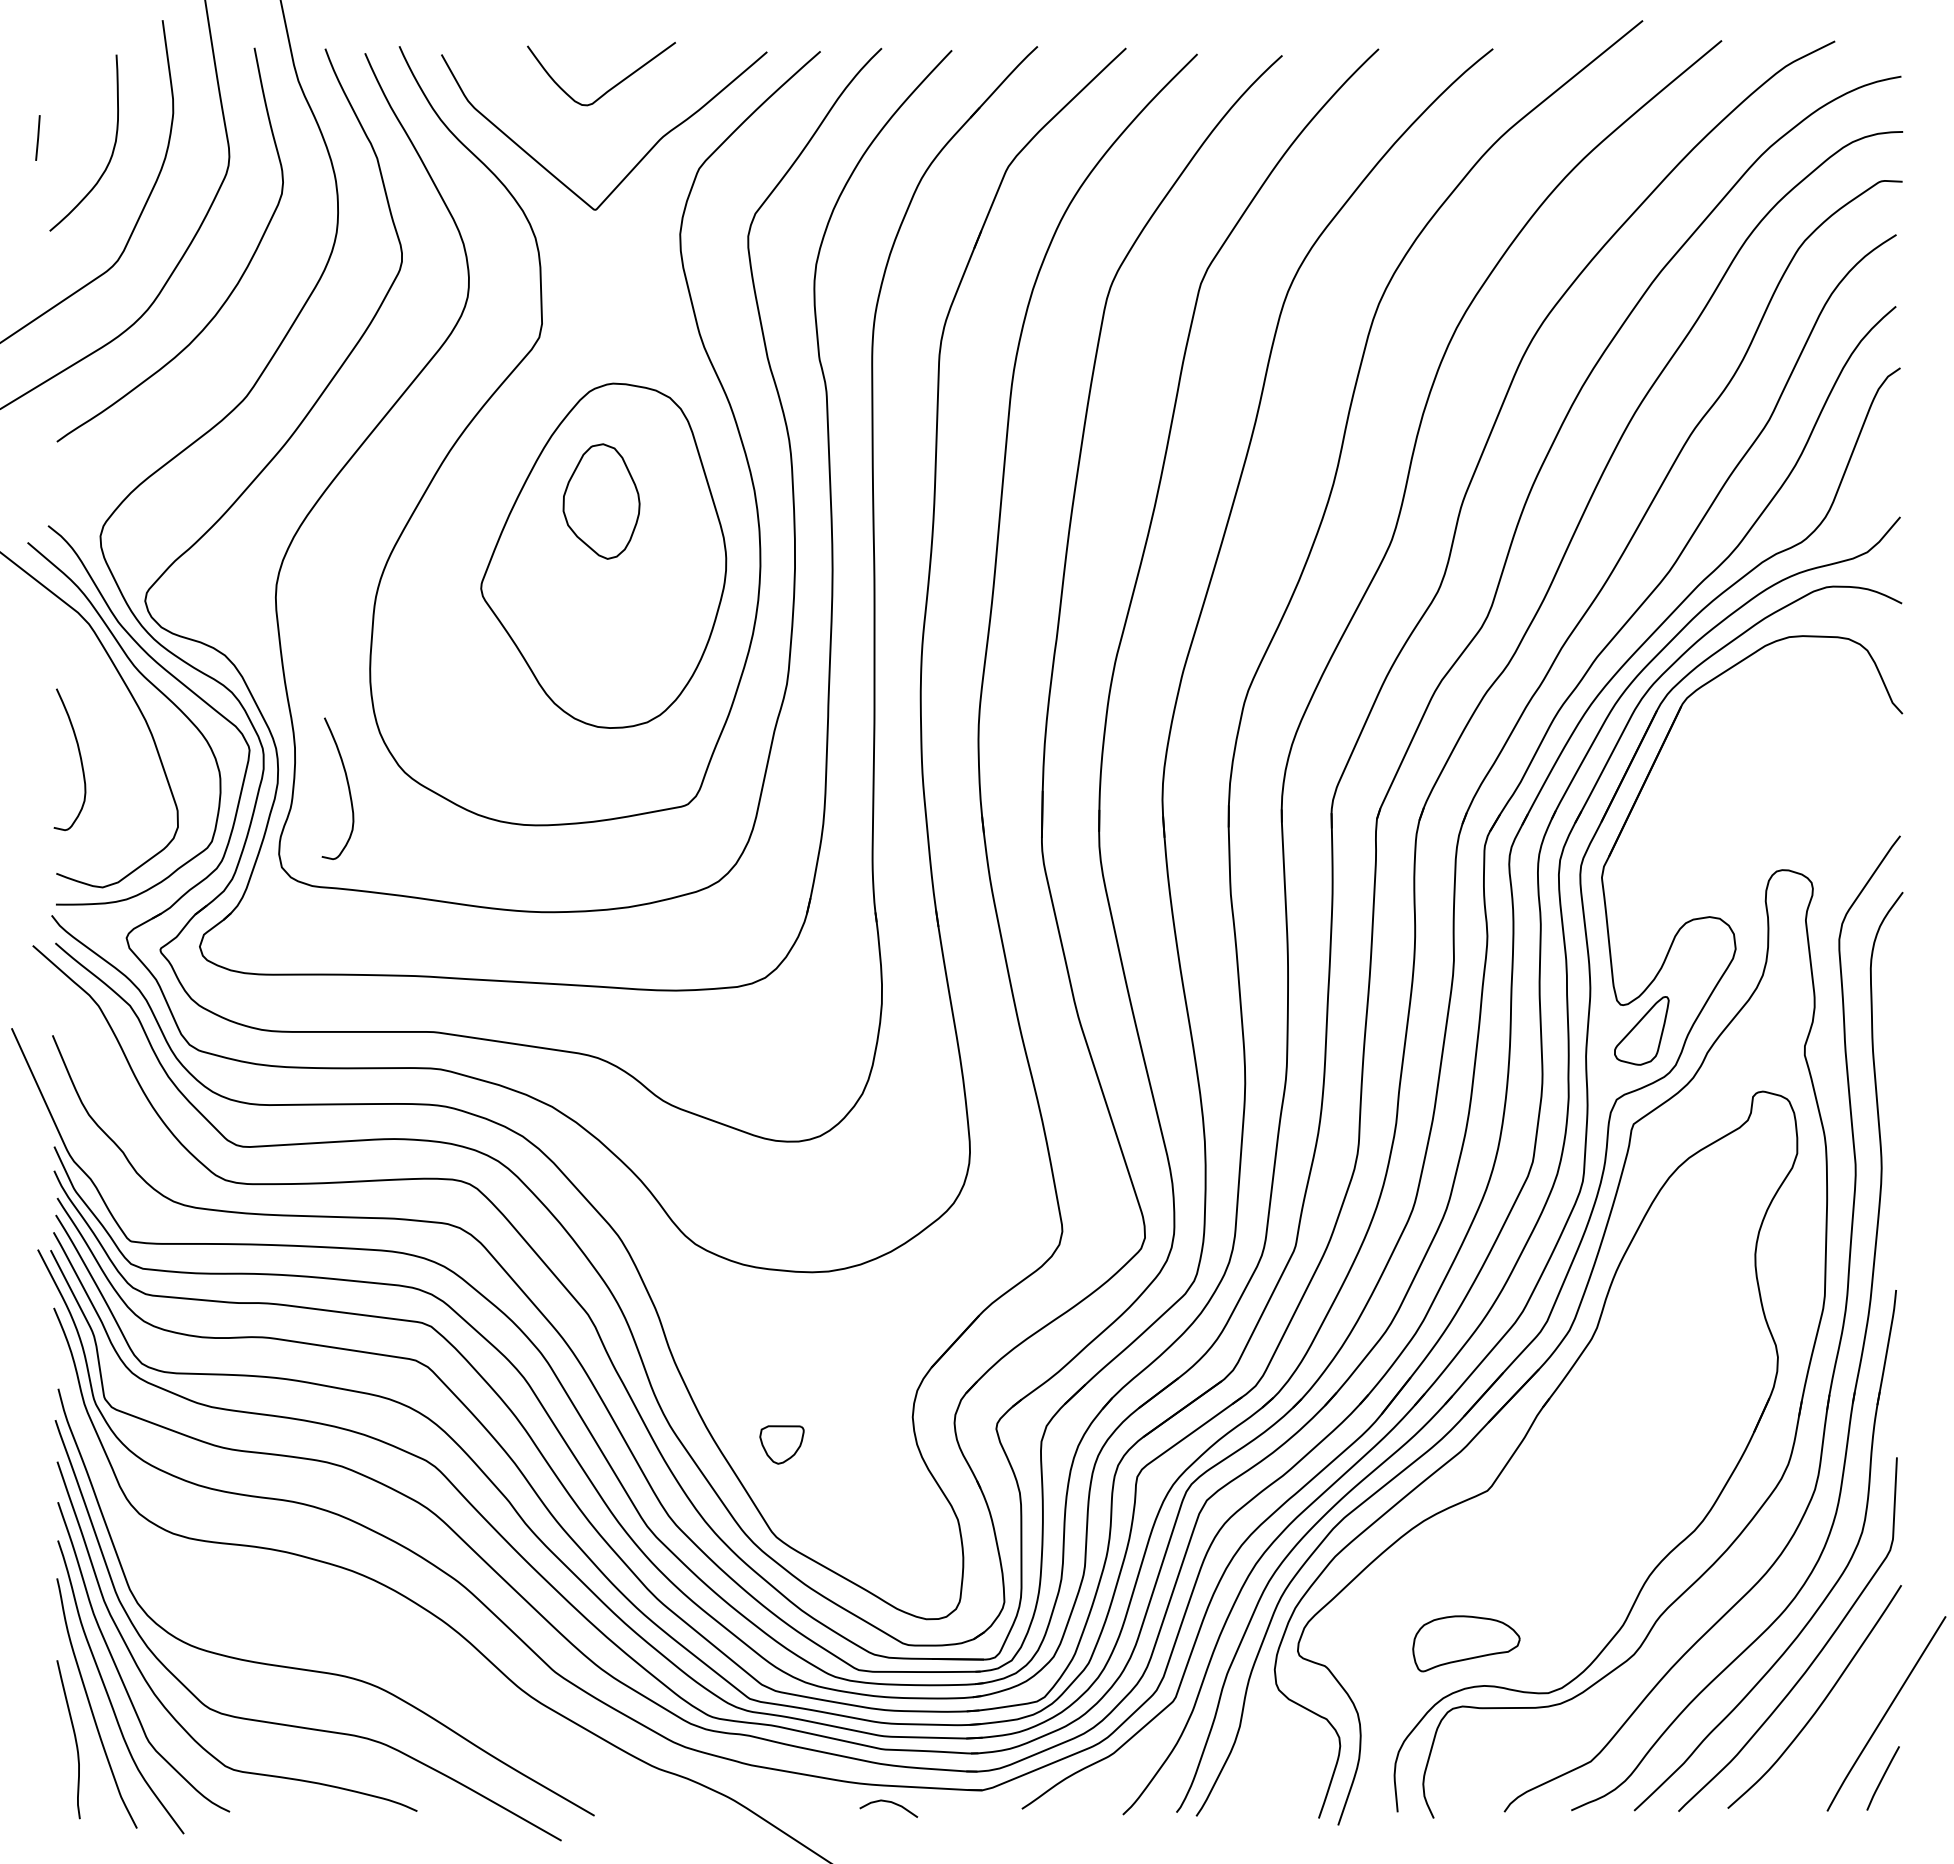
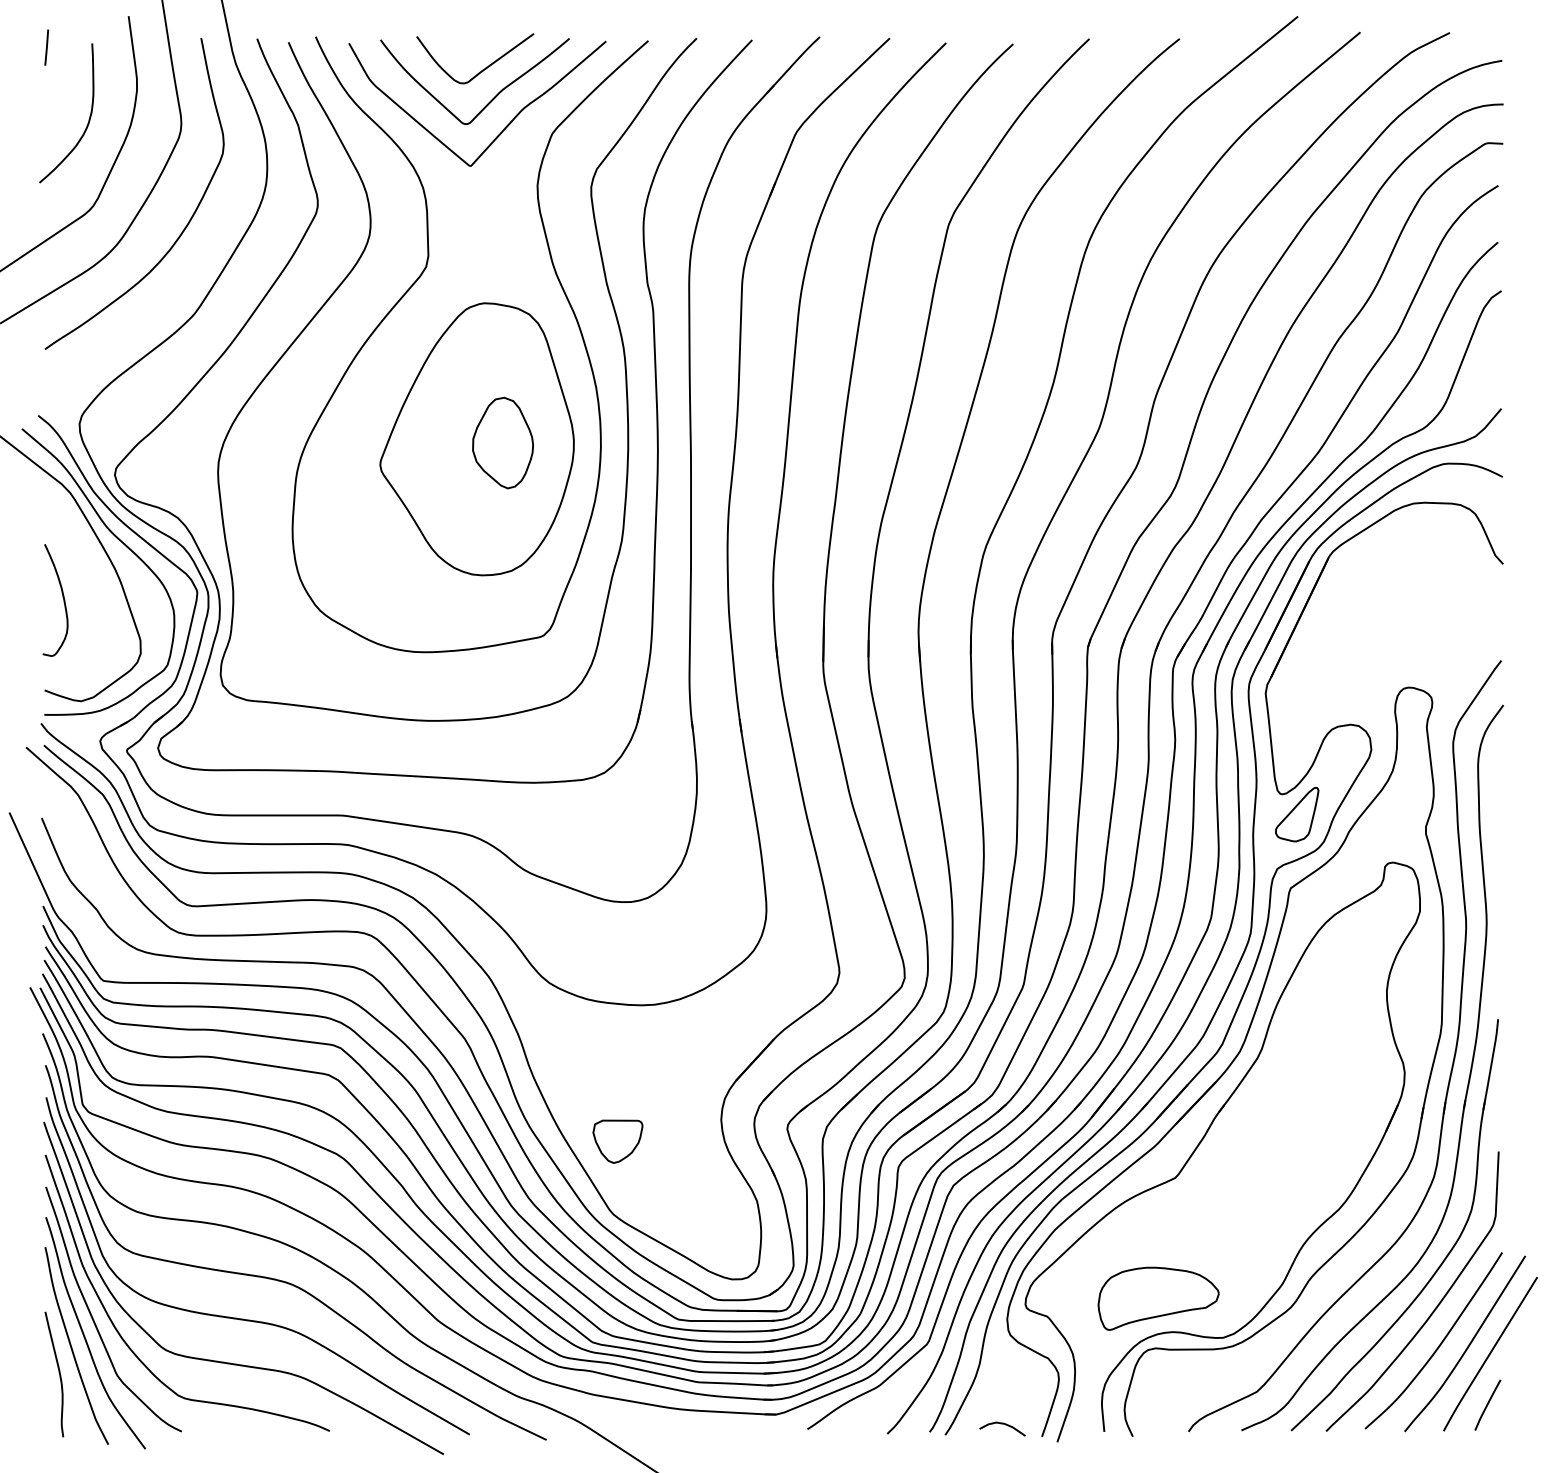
curve: (623, 124) -> (492, 98), added
line: (37, 137) -> (46, 47), moved
part: (601, 501) -> (503, 443), moved
curve: (347, 786) -> (274, 621), removed
part: (781, 1444) -> (617, 1141), size x1.43
curve: (360, 1621) -> (284, 1281), added
part: (1466, 1643) -> (1158, 1298), size x1.43
curve: (1858, 1702) -> (1468, 1345), added
curve: (891, 1803) -> (1004, 1424), moved

